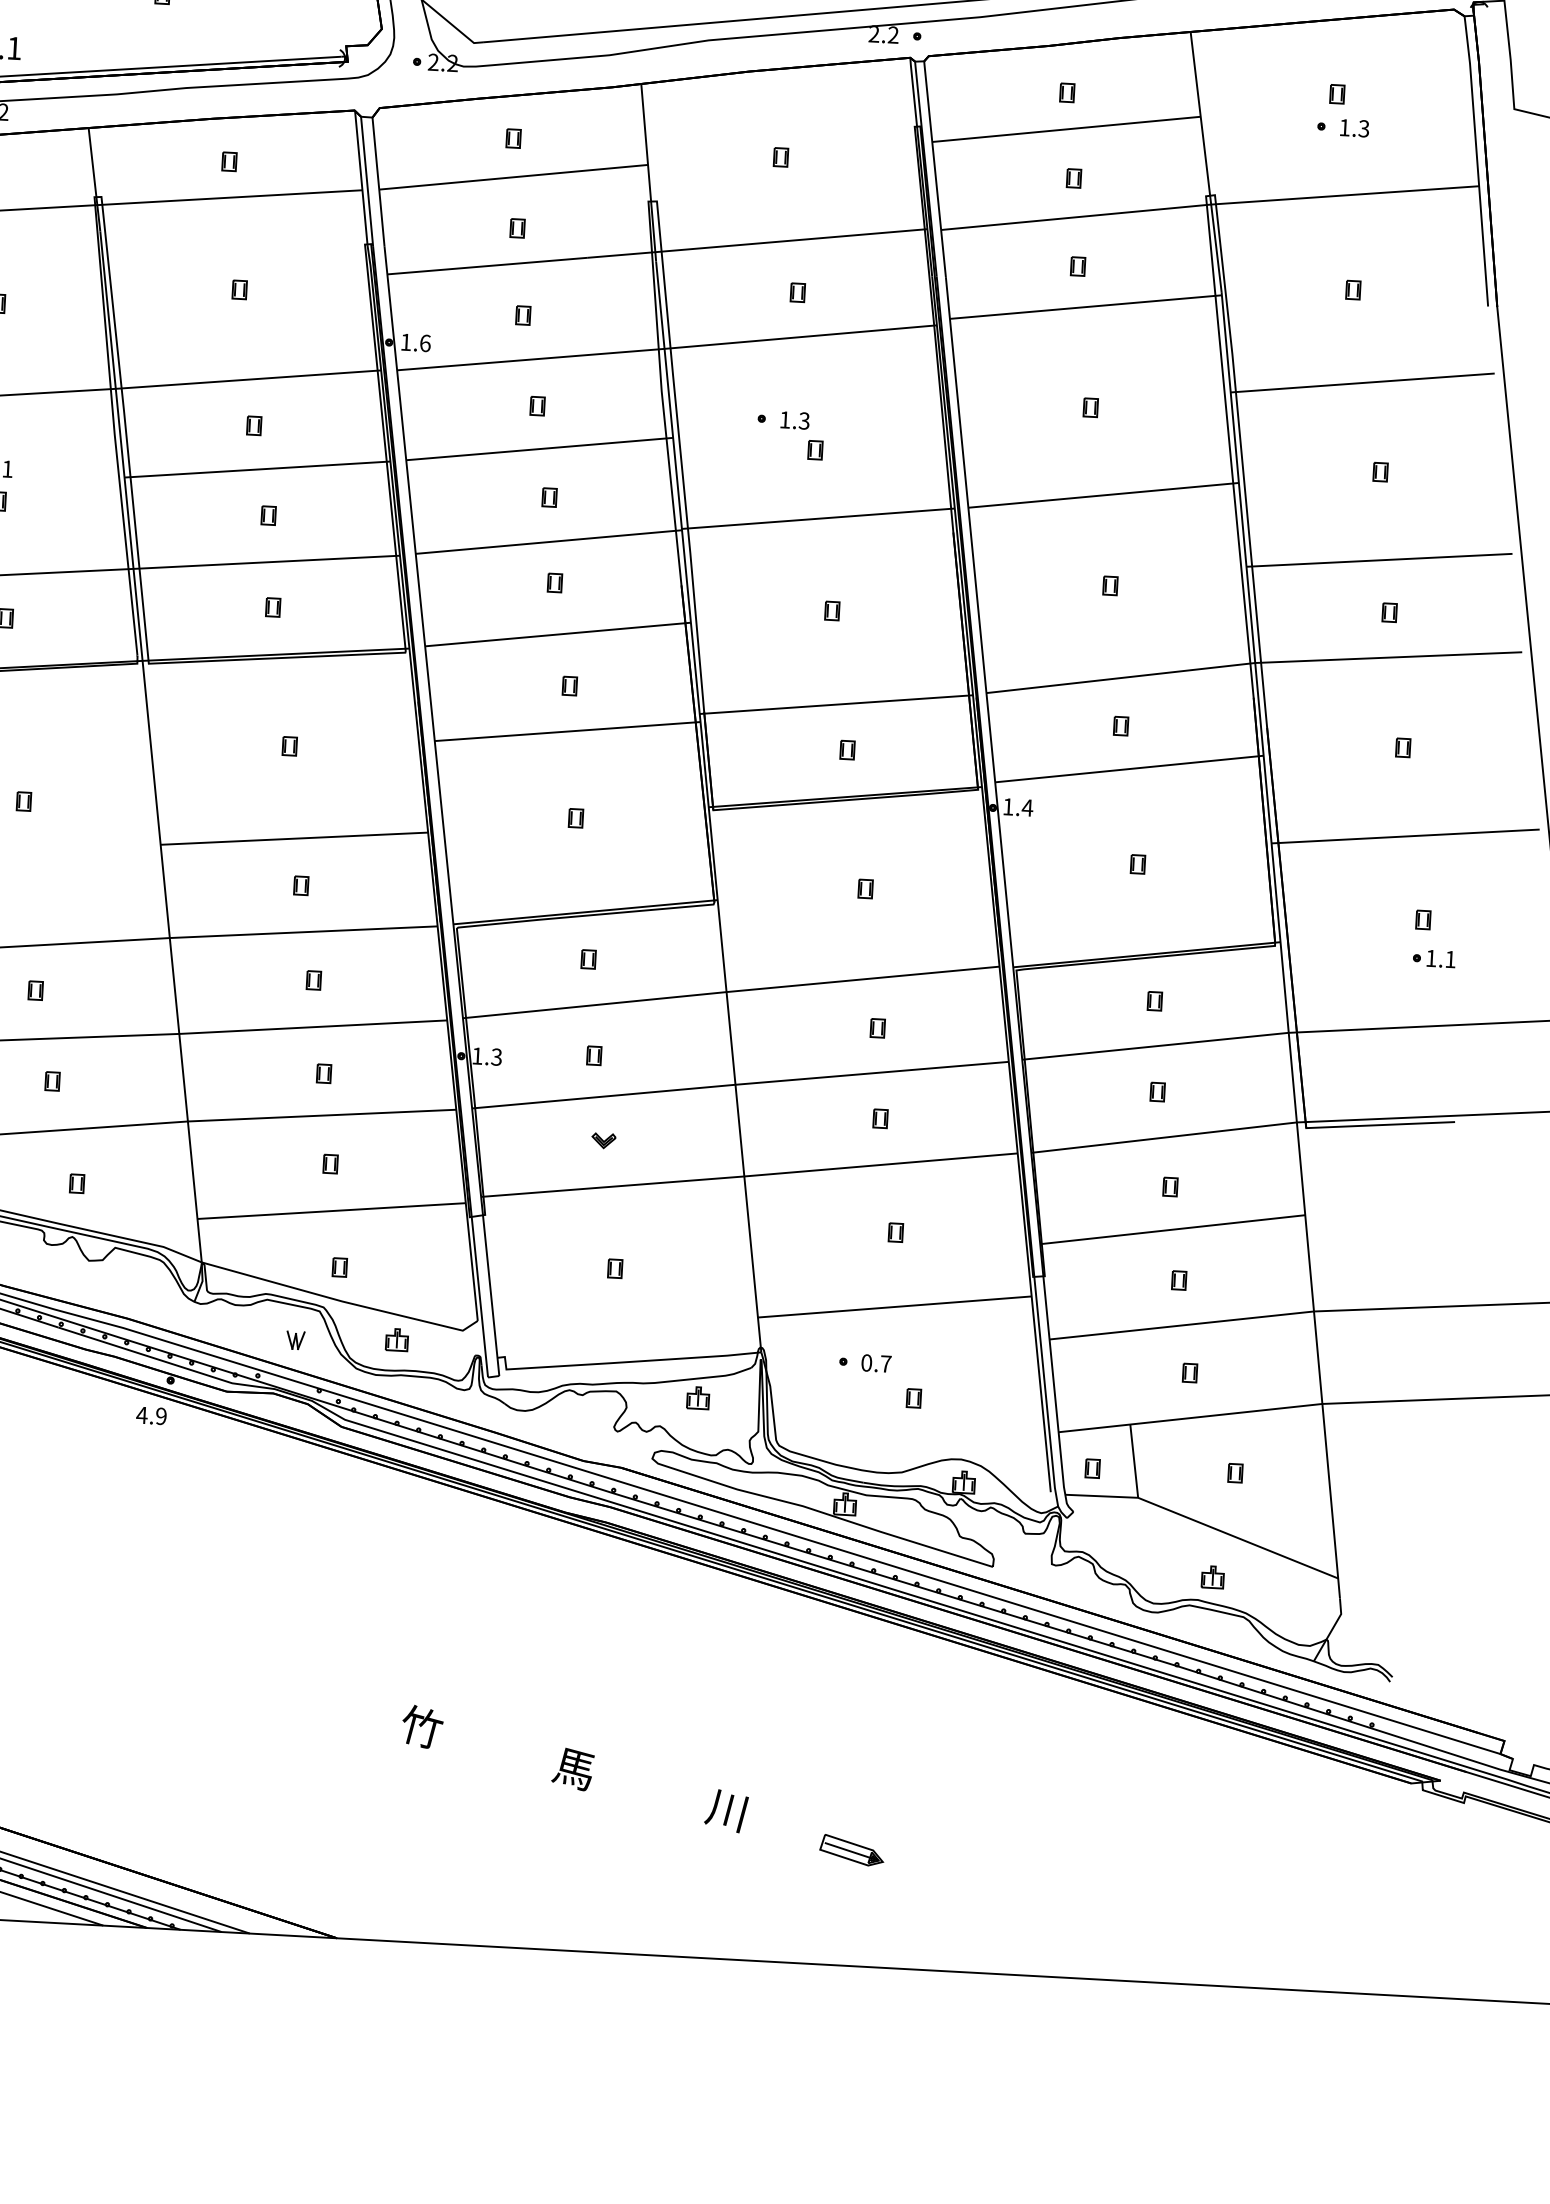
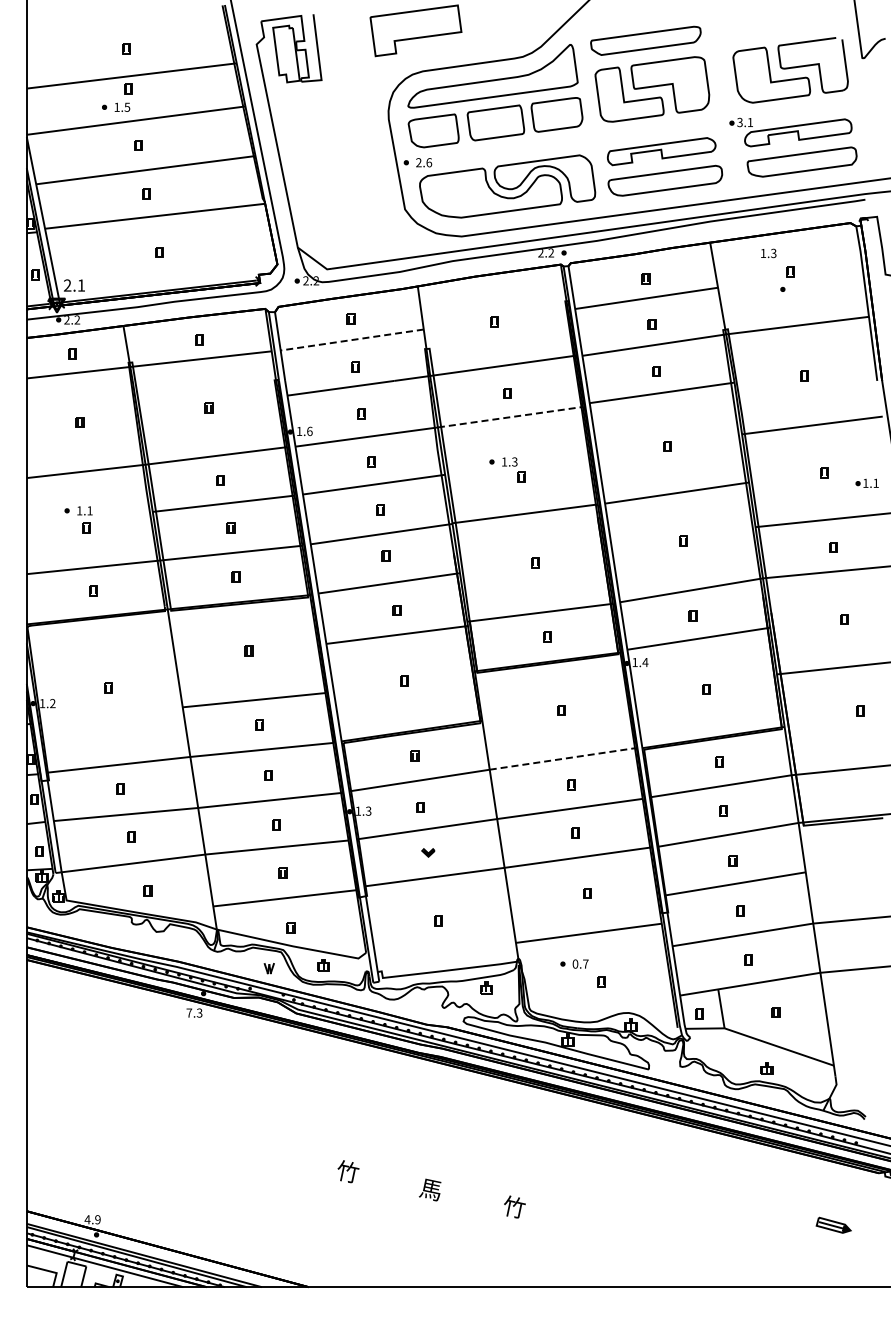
text: (1354, 128) -> (768, 253), moved
line: (512, 178) -> (351, 340), solid -> dashed
line: (800, 337) -> (510, 417), solid -> dashed
part: (1432, 956) -> (866, 482), moved
line: (863, 978) -> (562, 758), solid -> dashed
text: (151, 1414) -> (194, 1012), 4.9 -> 7.3
text: (726, 1810) -> (513, 1207), 川 -> 竹
part: (851, 1848) -> (833, 1224), moved

